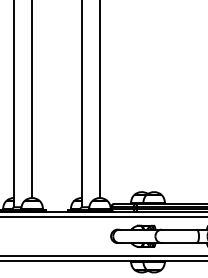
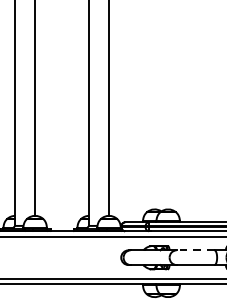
line: (178, 229) -> (194, 250), solid -> dashed

